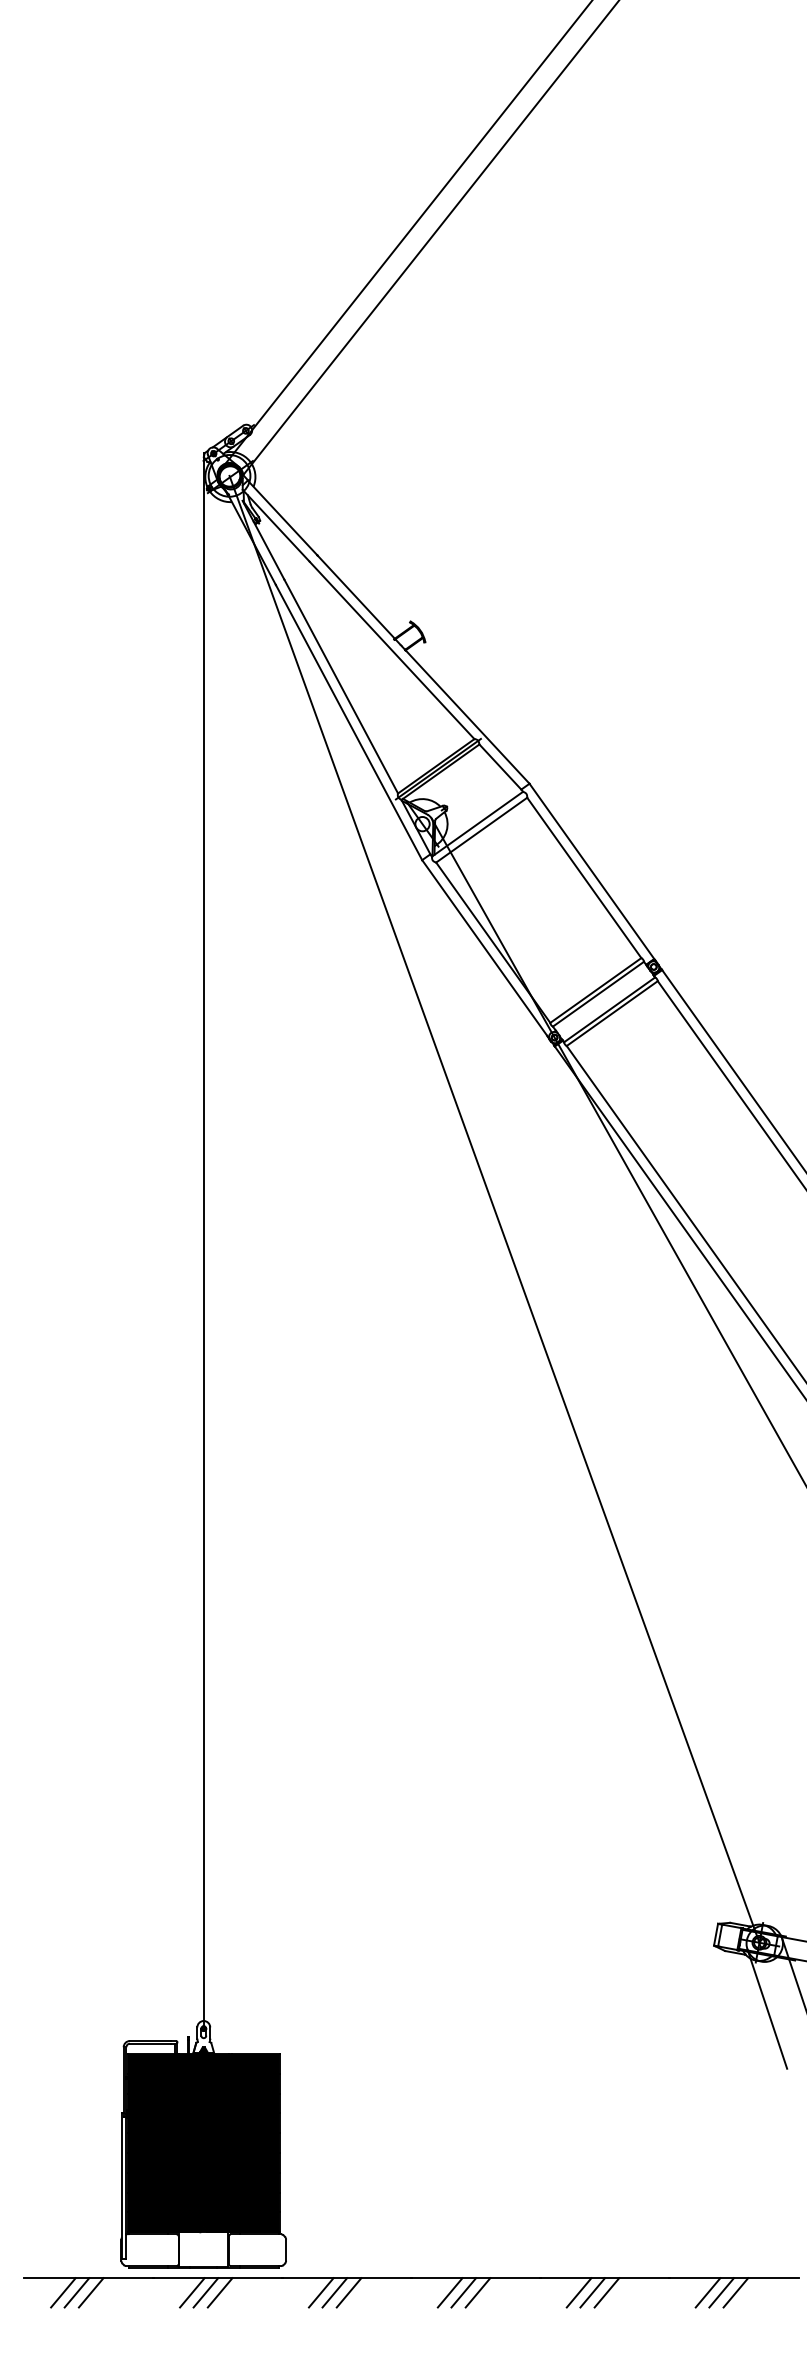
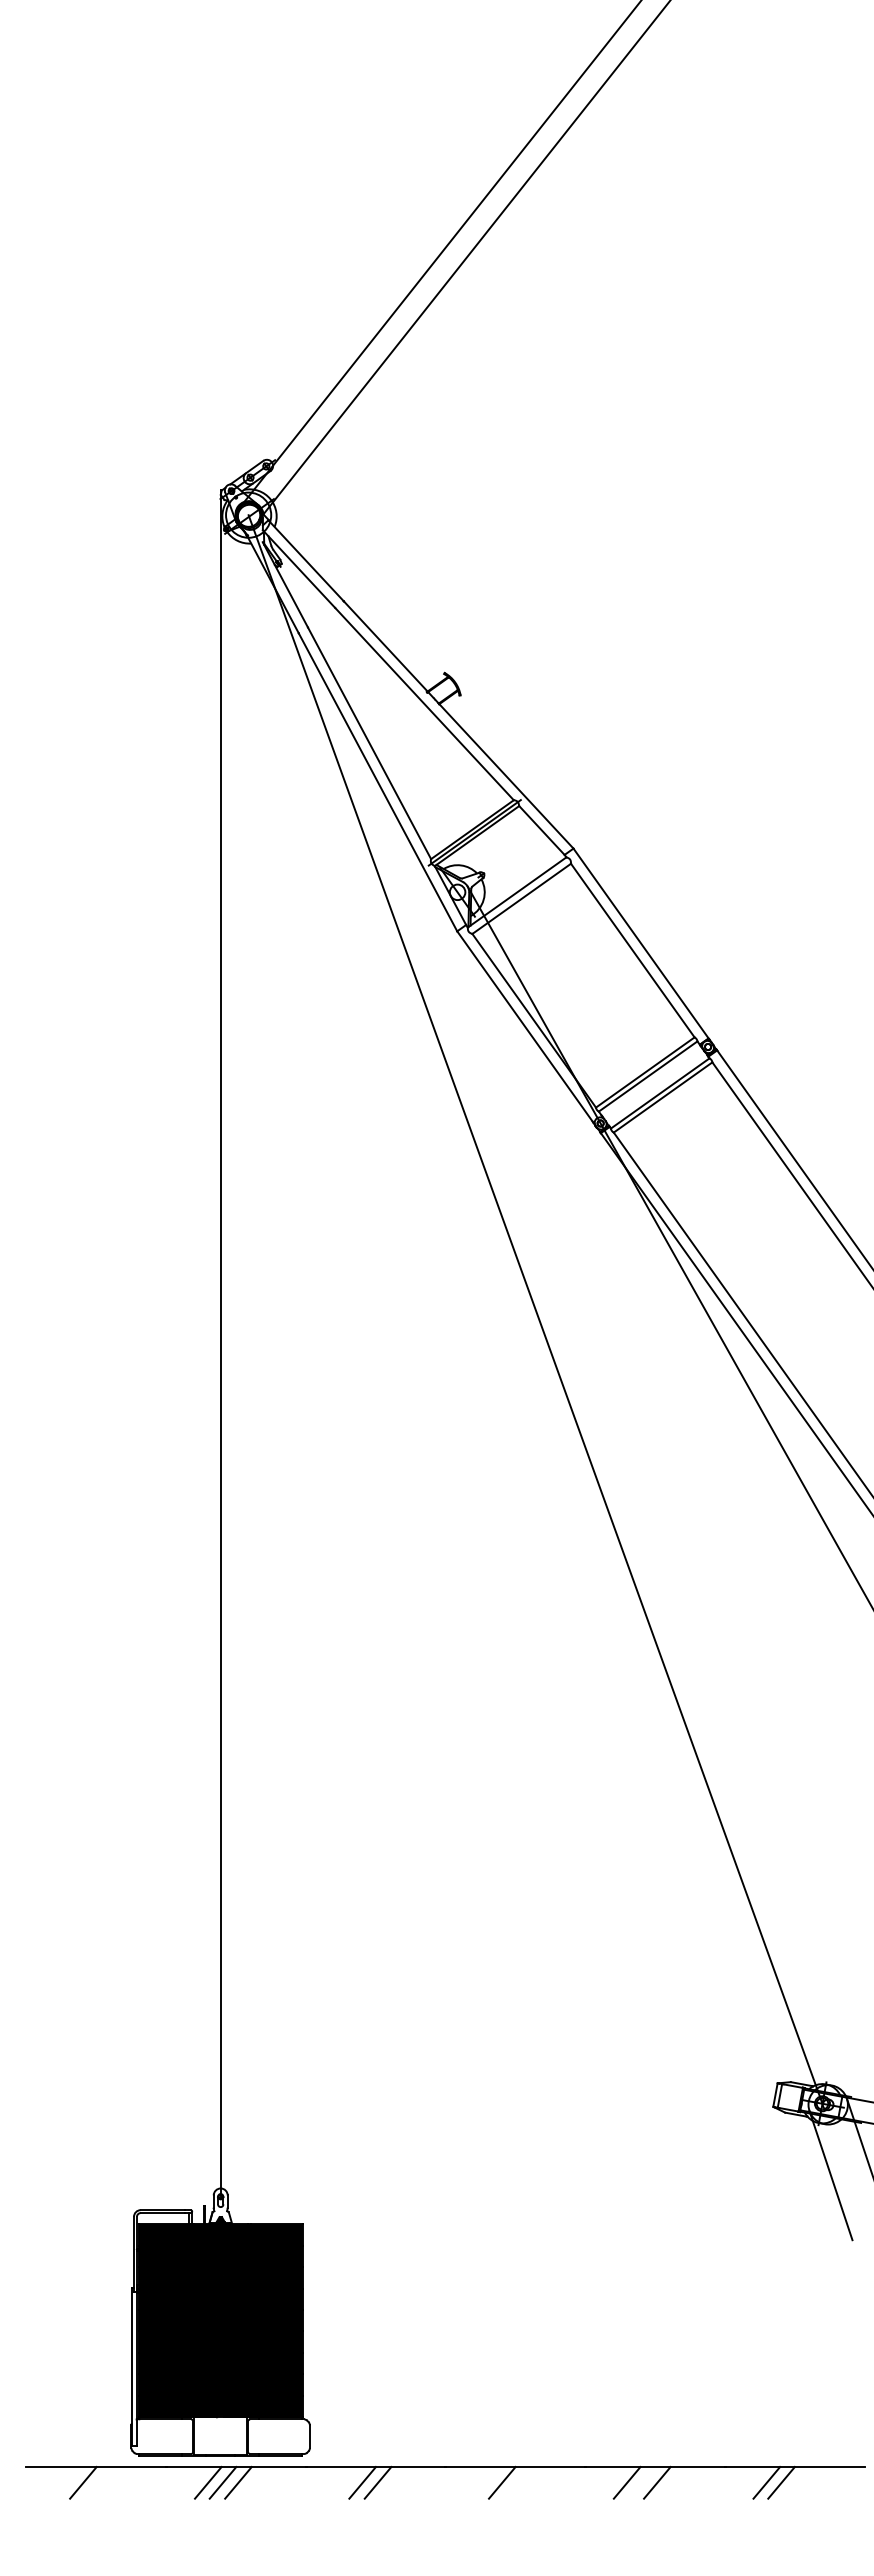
line: (63, 2292) -> (68, 2482), removed
line: (90, 2292) -> (98, 2482), removed
line: (320, 2292) -> (347, 2482), removed
line: (450, 2292) -> (487, 2482), removed
line: (477, 2292) -> (517, 2482), removed
line: (592, 2292) -> (641, 2482), removed
line: (735, 2292) -> (796, 2482), removed

